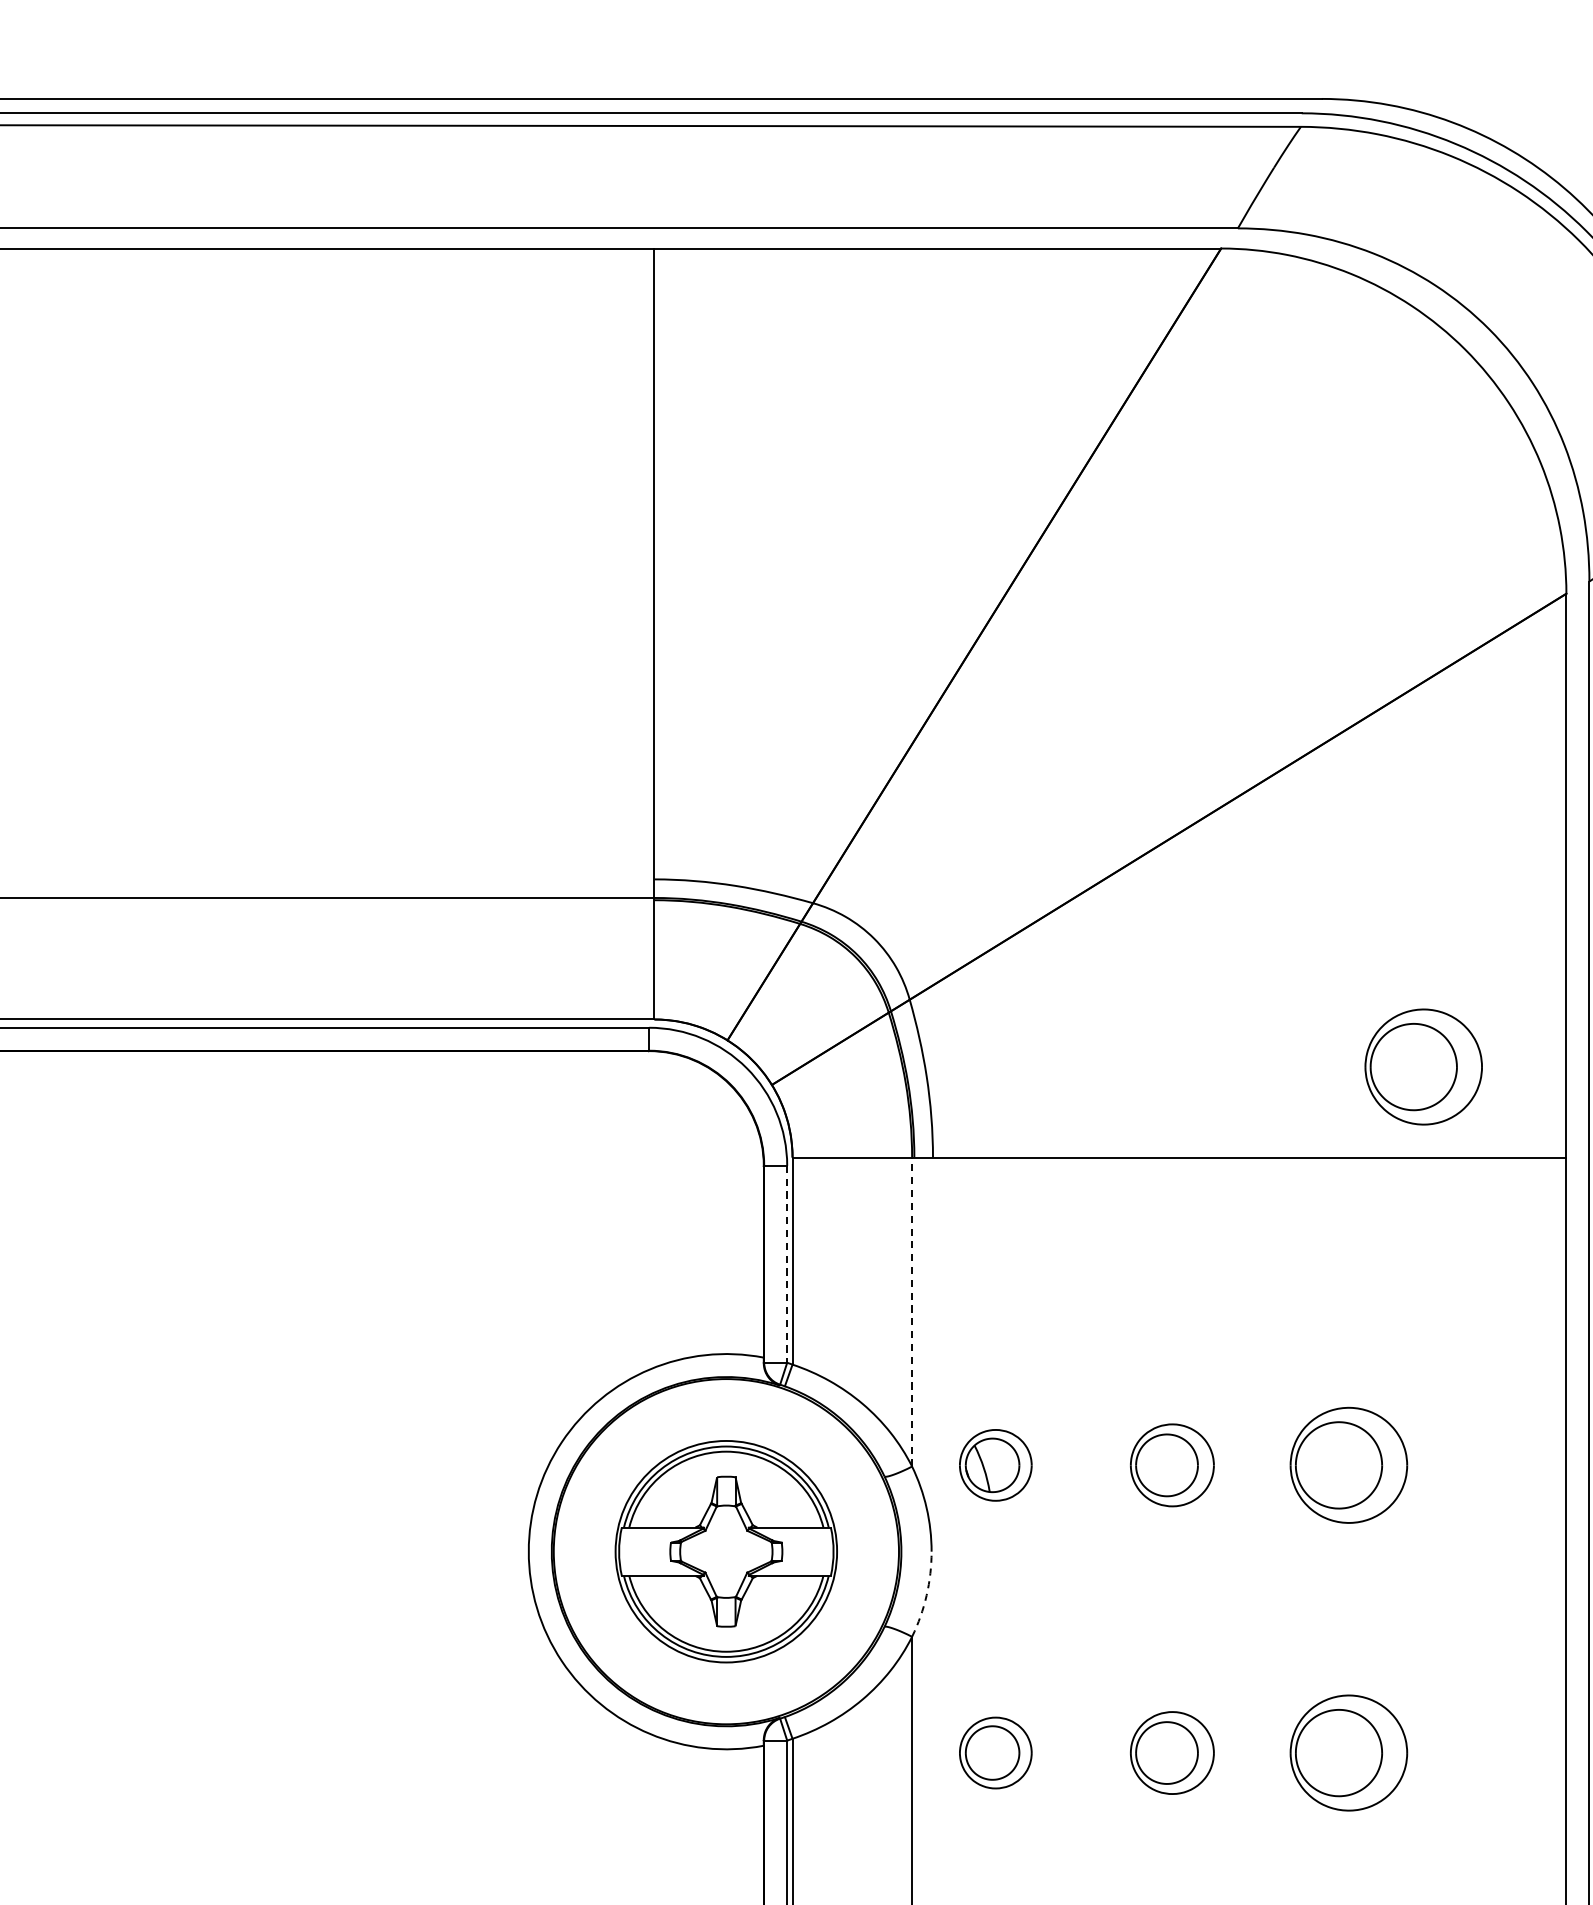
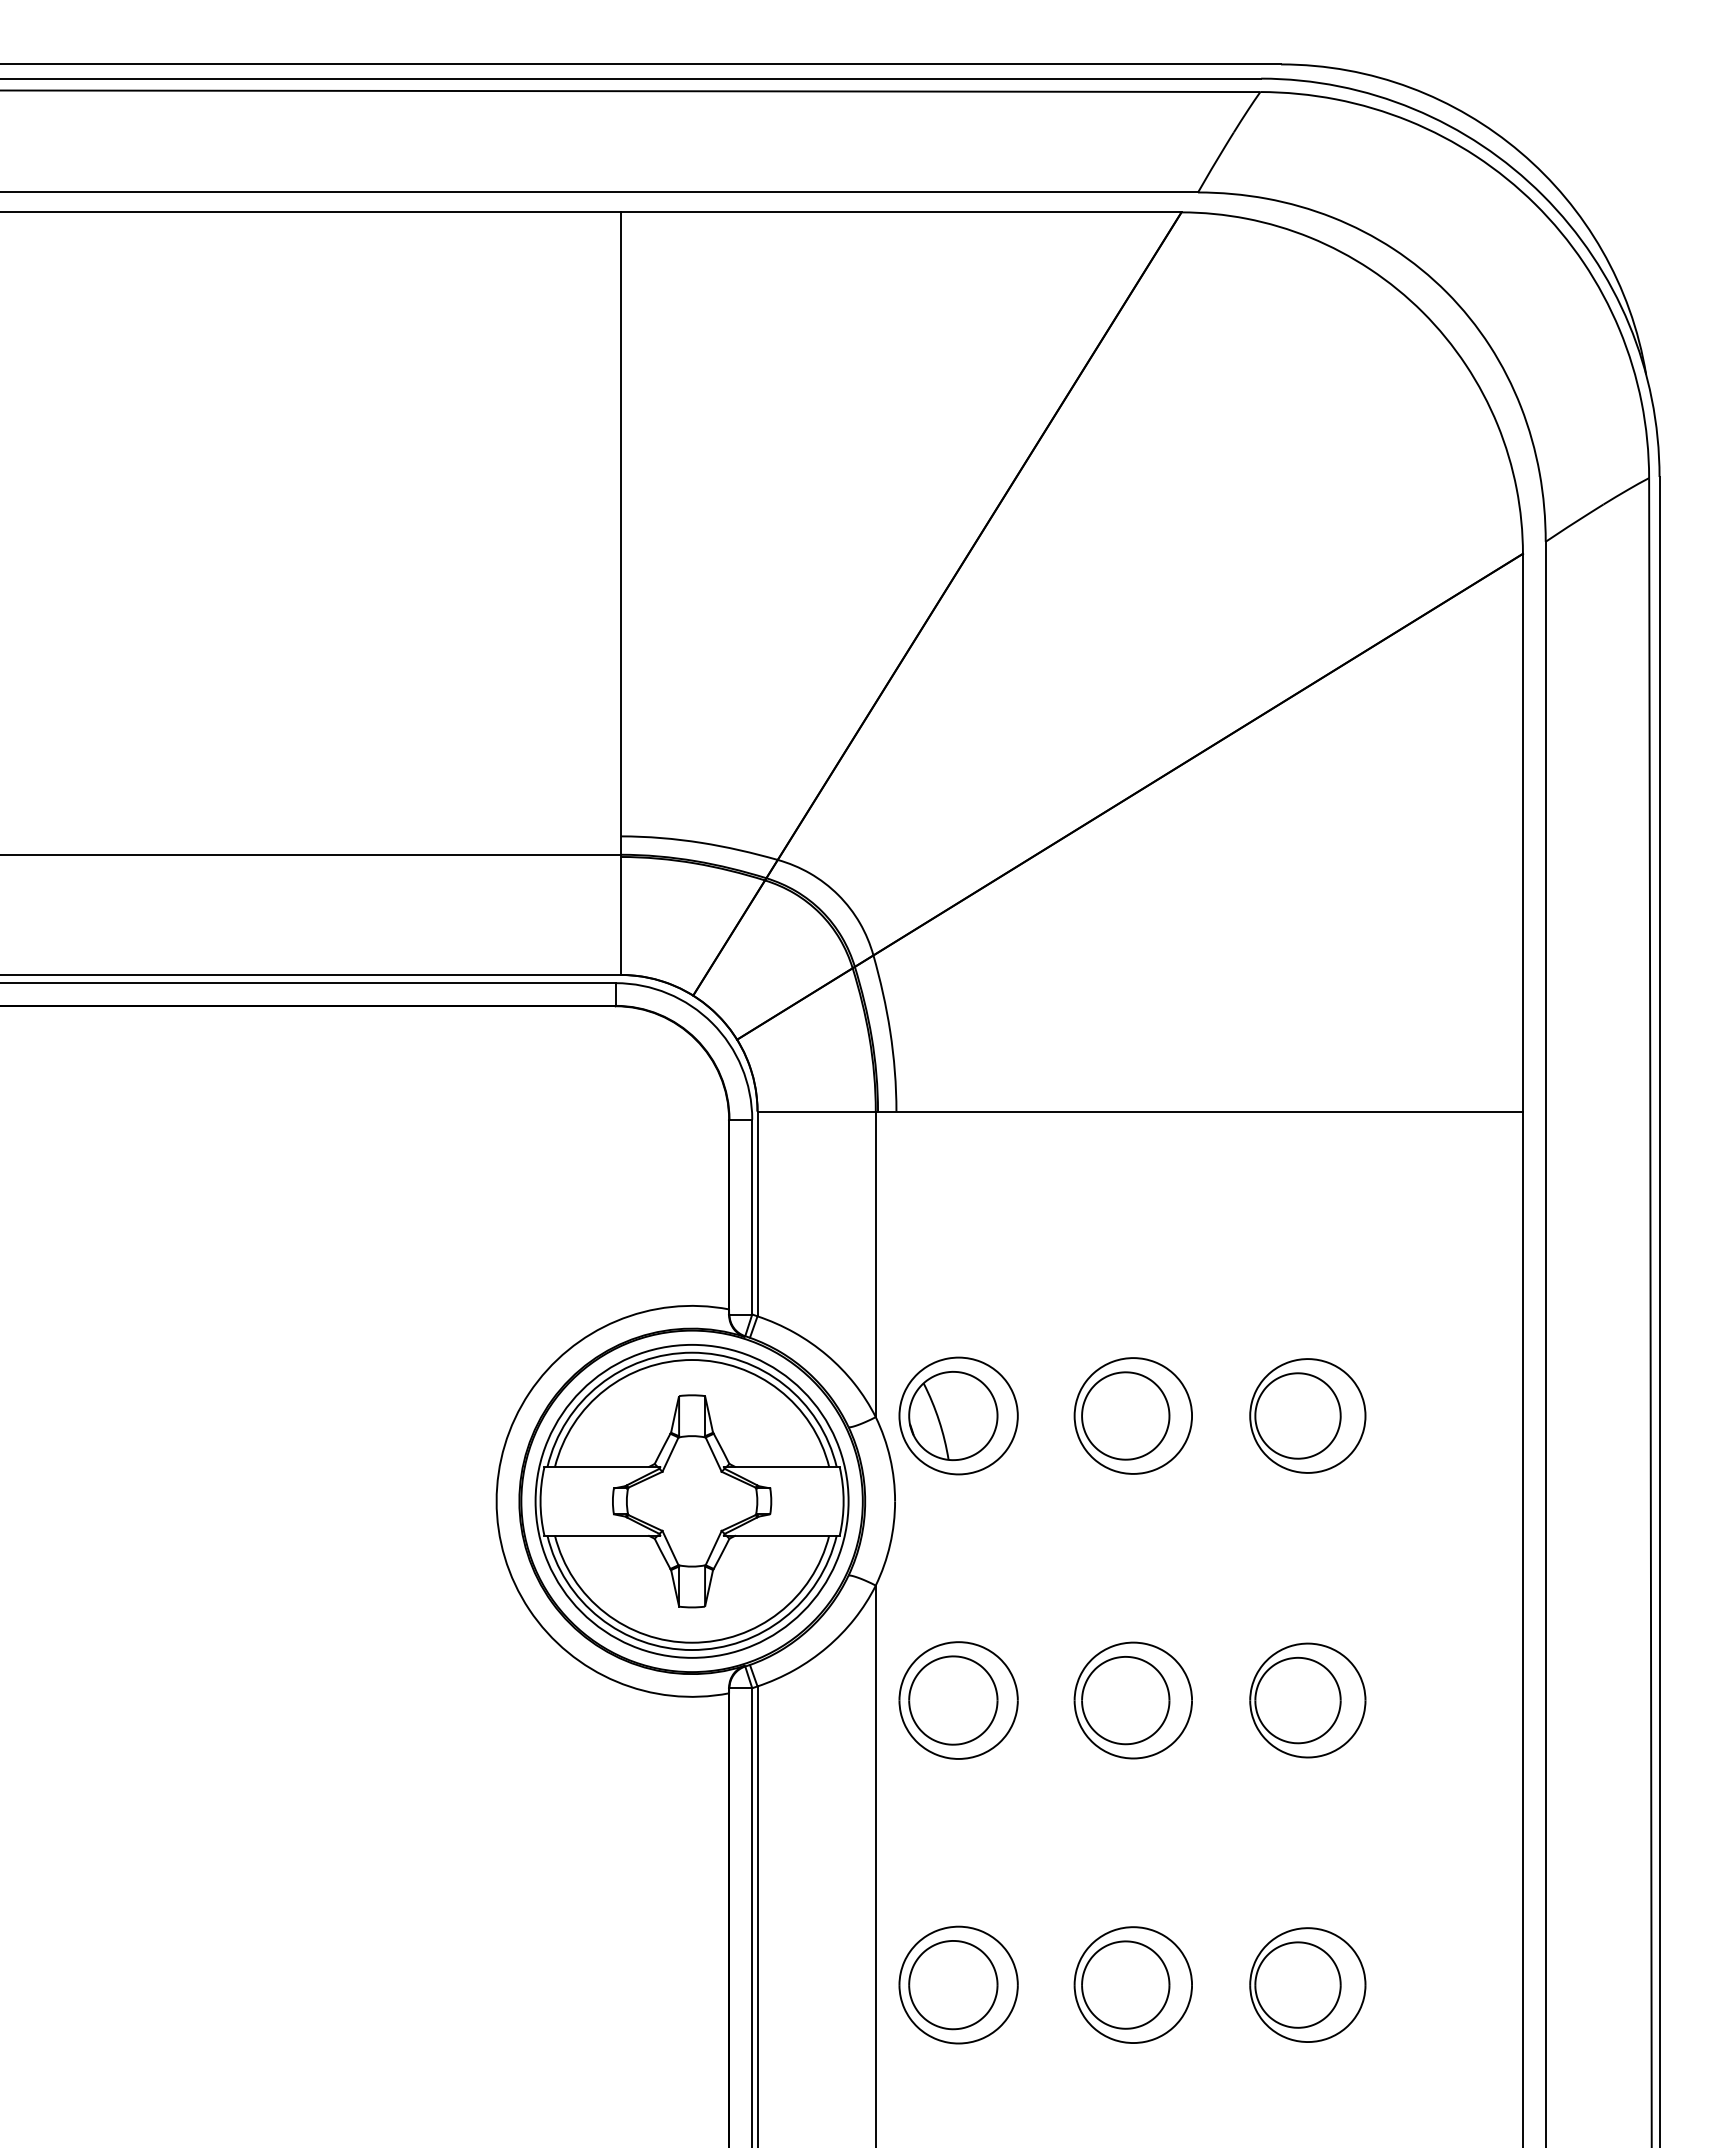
part: (1423, 1066) -> (1381, 1021), removed
line: (787, 1264) -> (752, 1217), dashed -> solid
line: (911, 1312) -> (875, 1264), dashed -> solid
part: (995, 1464) -> (958, 1415), size x1.67
part: (1171, 1464) -> (1132, 1415), size x1.43
part: (725, 1551) -> (691, 1501), size x1.43
arc: (926, 1595) -> (890, 1544), dashed -> solid
part: (995, 1753) -> (958, 1700), size x1.67
part: (1171, 1753) -> (1132, 1700), size x1.43

